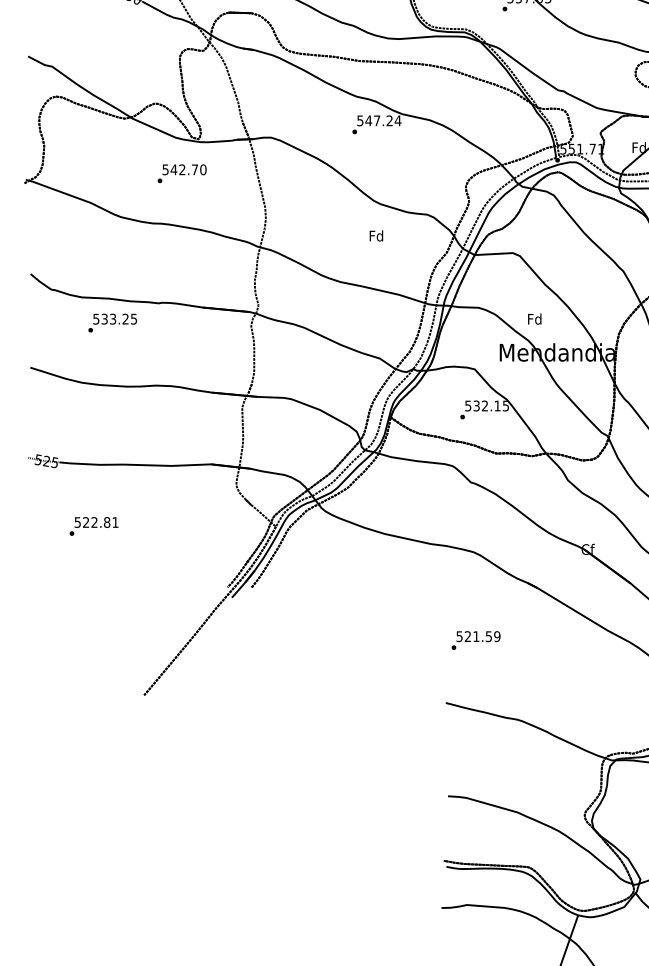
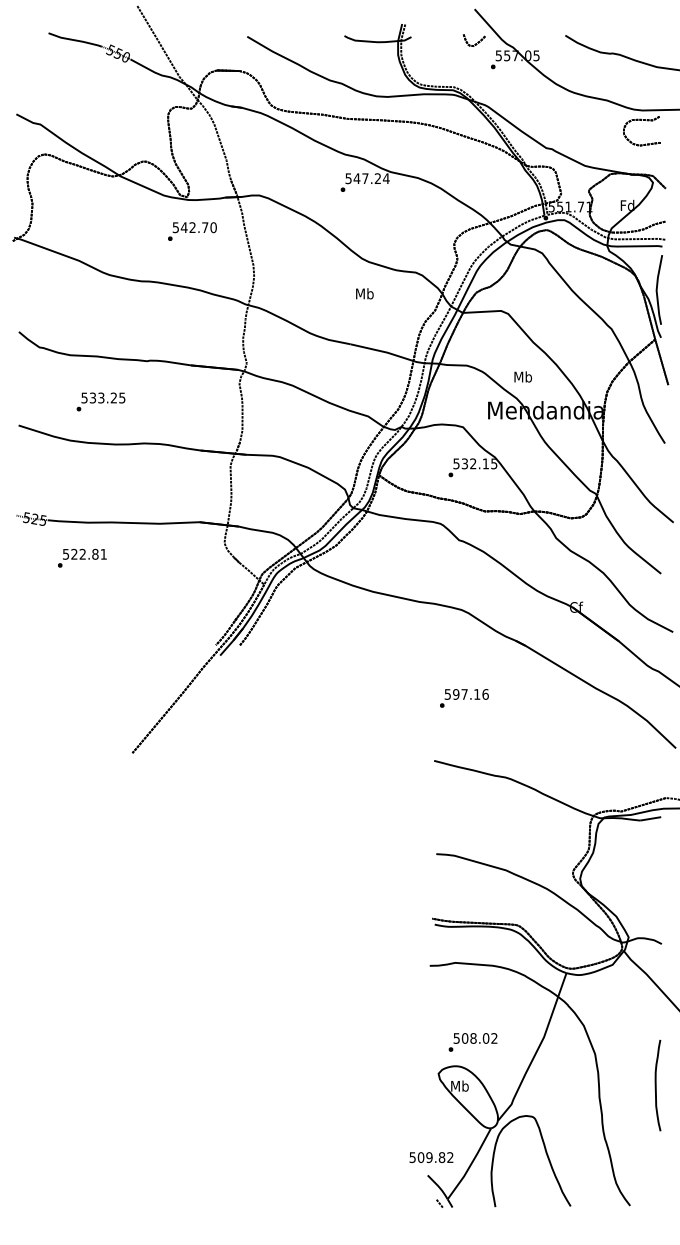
text: (182, 173) -> (192, 231), moved
text: (376, 235) -> (364, 293), Fd -> Mb
text: (535, 318) -> (523, 376), Fd -> Mb
text: (112, 322) -> (100, 401), moved
text: (94, 525) -> (82, 557), moved
text: (482, 636) -> (470, 694), 521.59 -> 597.16

